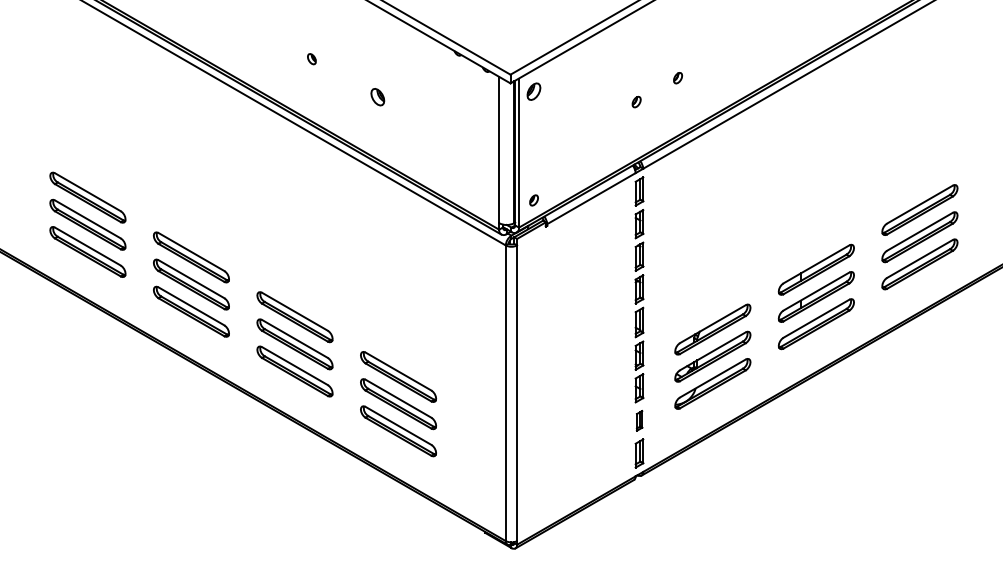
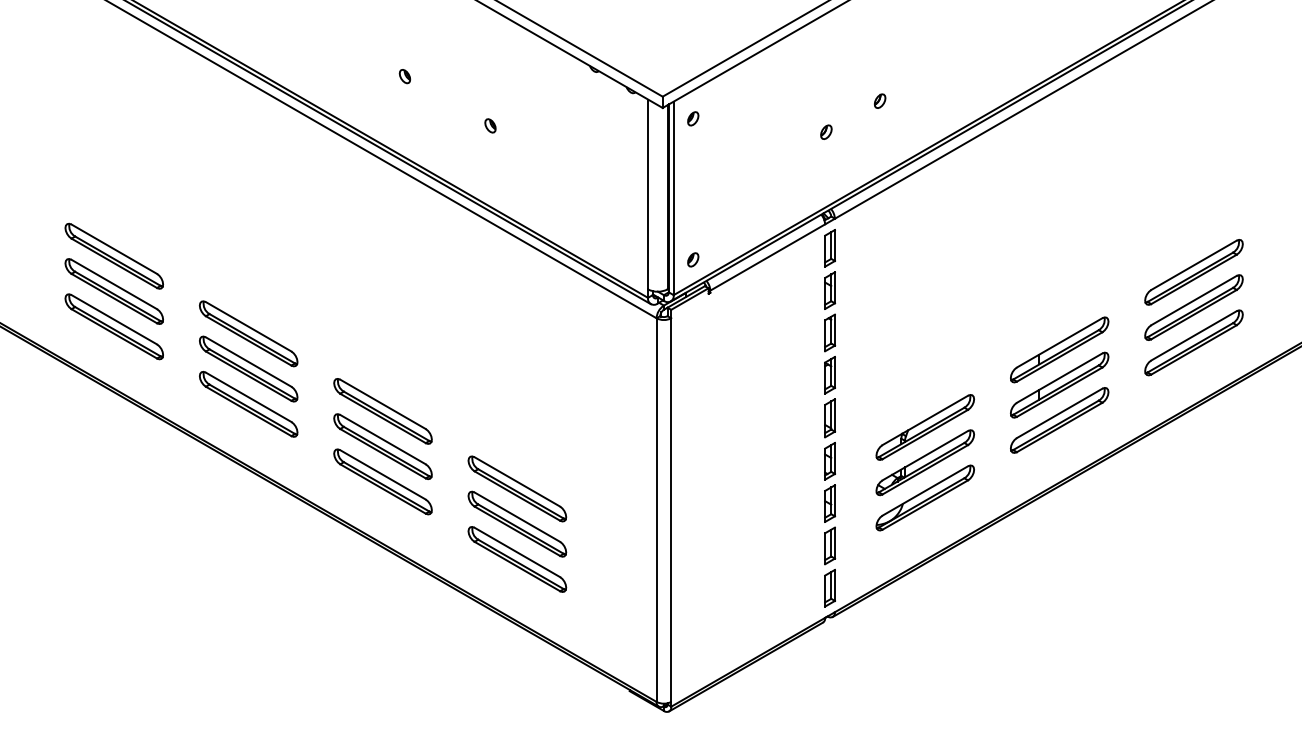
part: (534, 91) -> (693, 118), size x0.62
part: (377, 96) -> (490, 125), size x0.62
part: (639, 420) -> (830, 545), size x1.43

